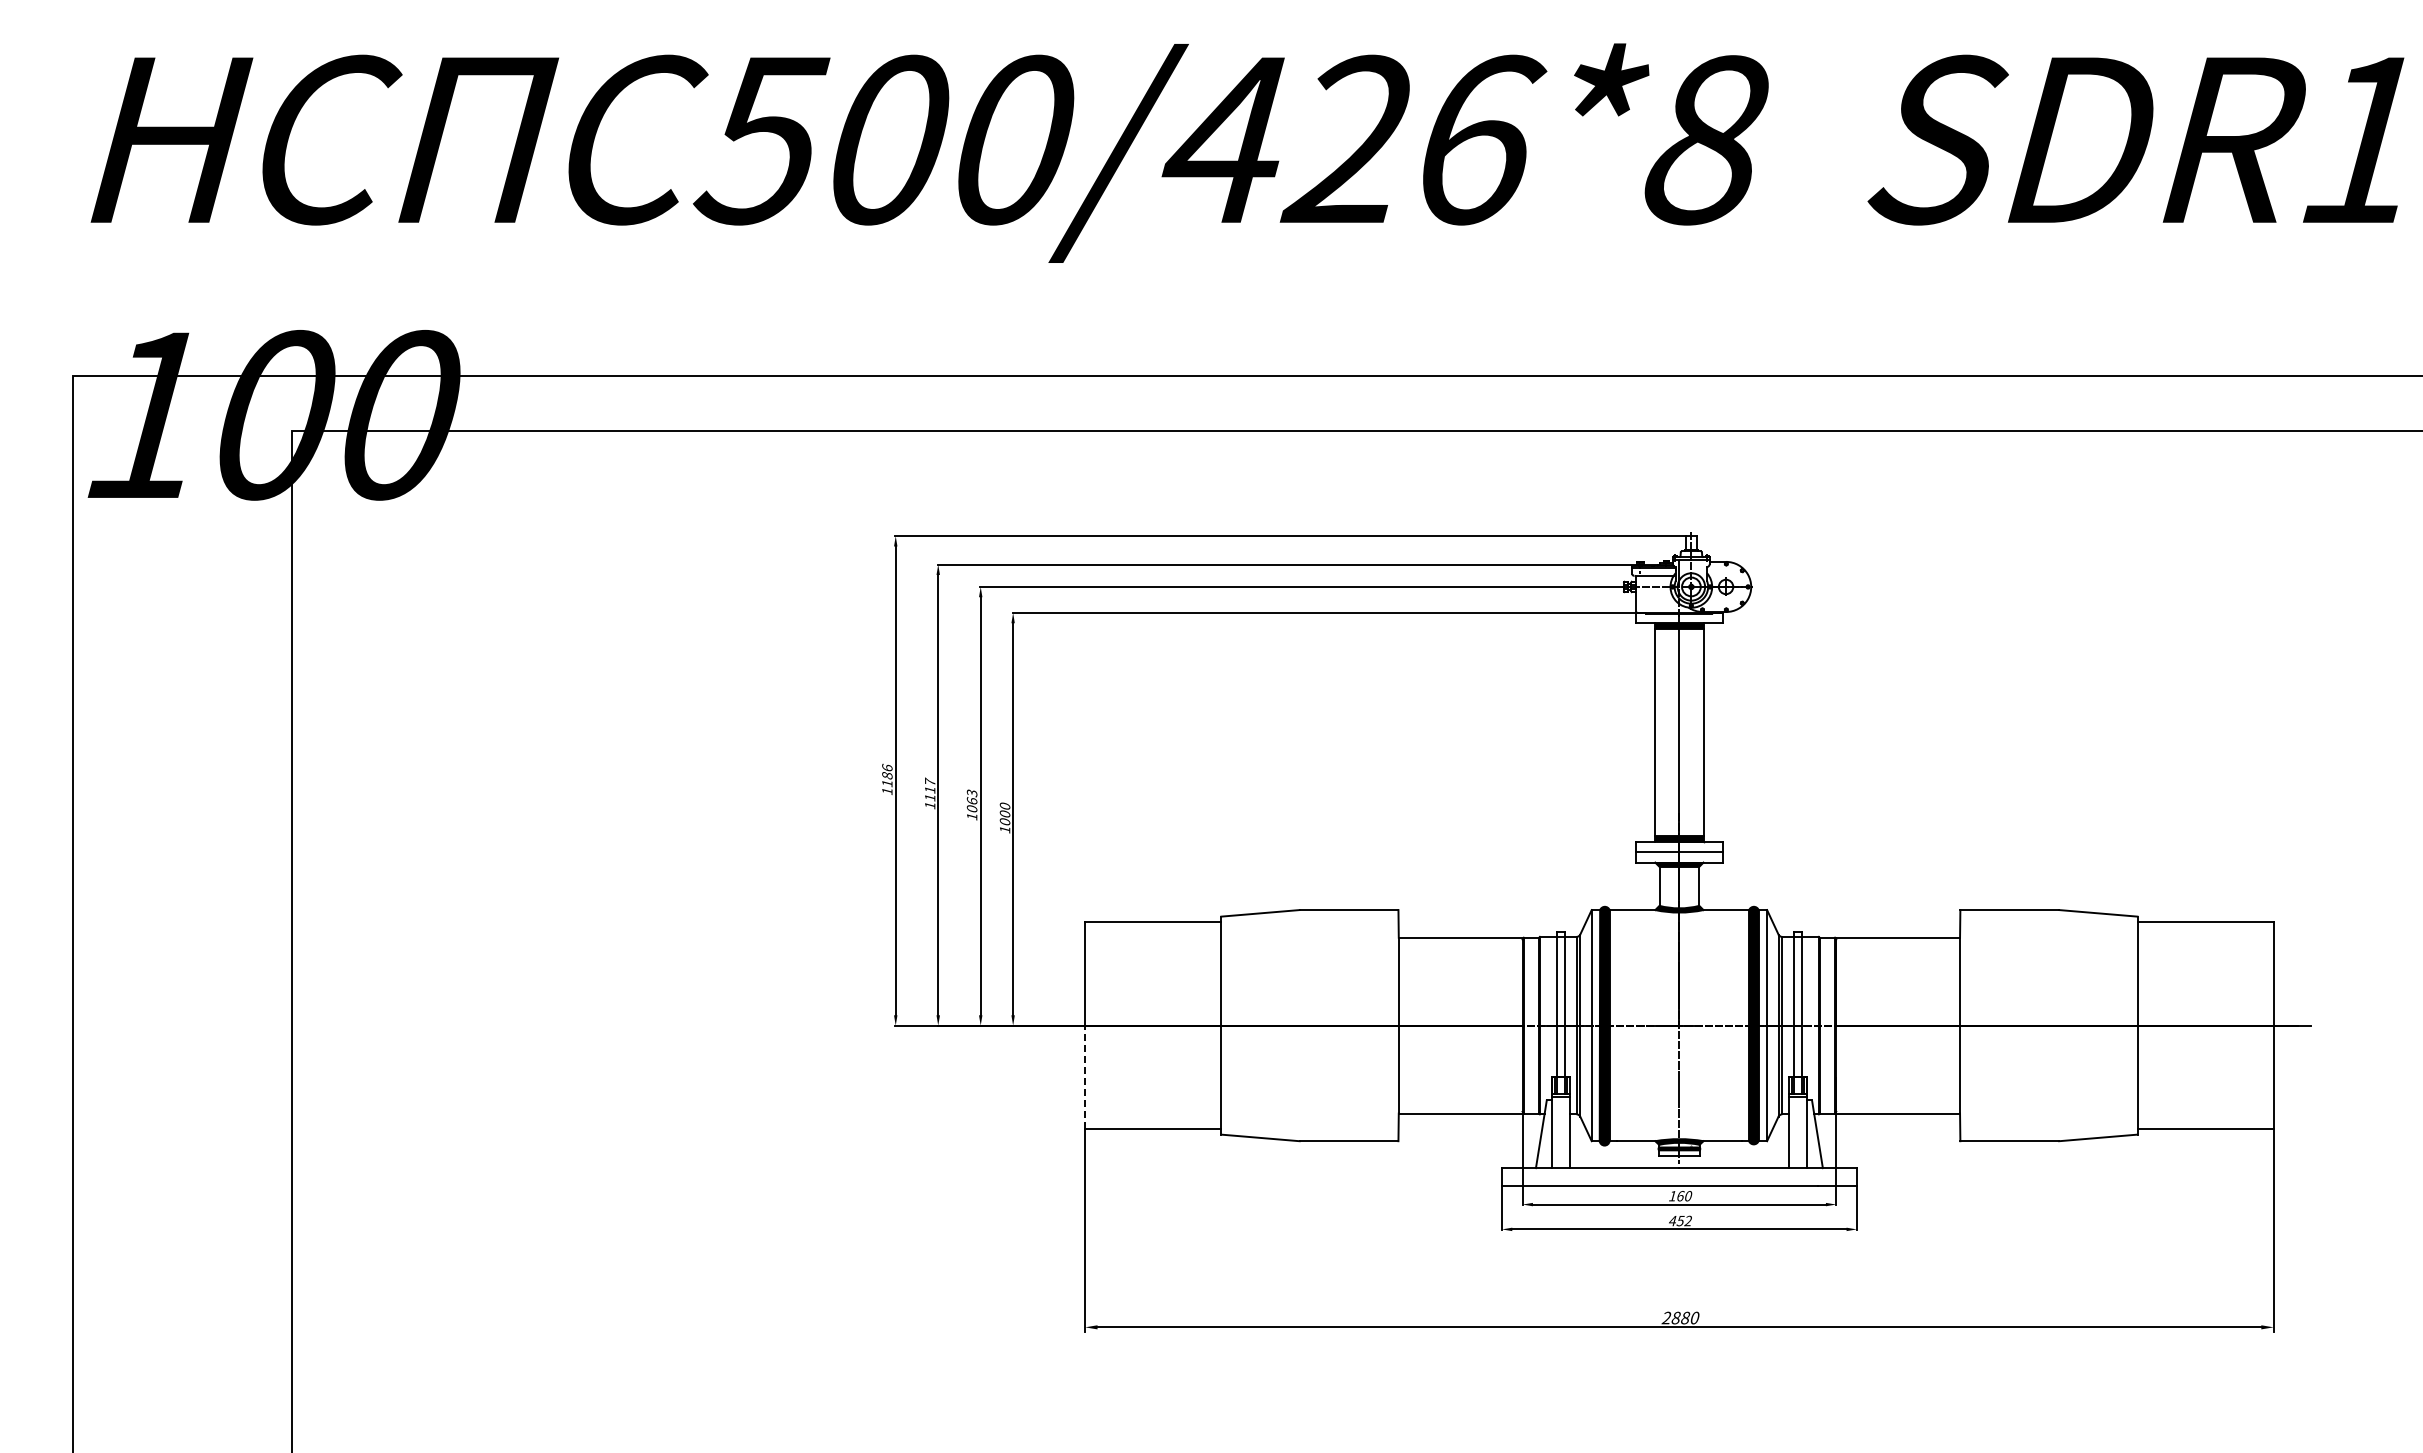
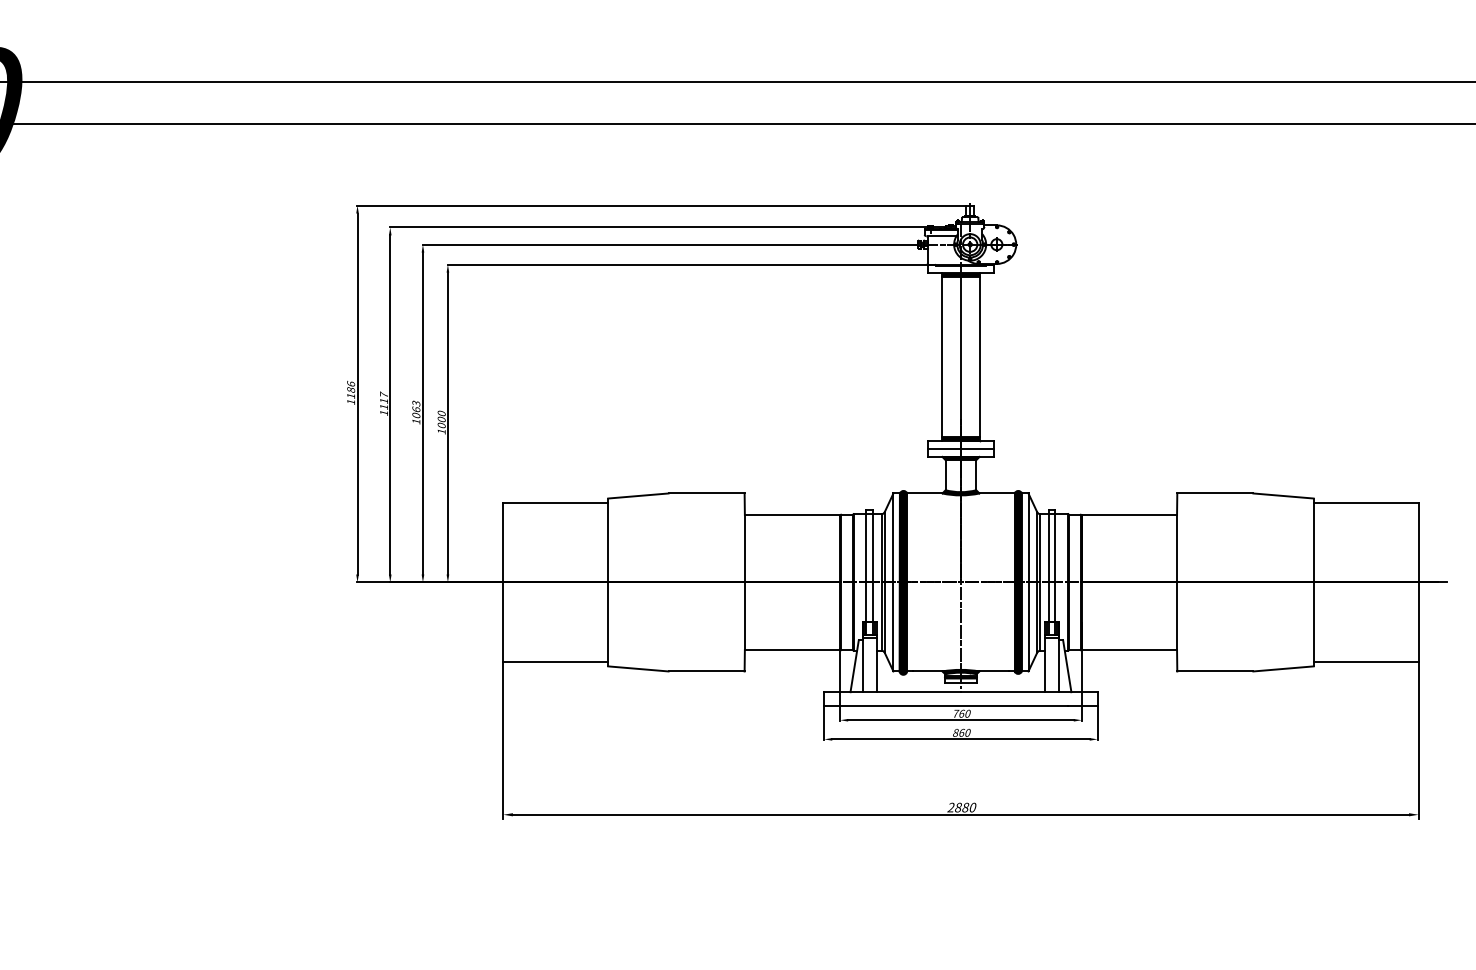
line: (1085, 1077) -> (503, 622), dashed -> solid
text: (1673, 1196) -> (956, 714), 160 -> 760
text: (1680, 1220) -> (961, 732), 452 -> 860

